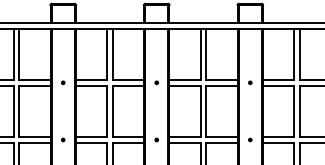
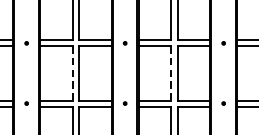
line: (107, 111) -> (73, 73), solid -> dashed
line: (200, 111) -> (171, 73), solid -> dashed

